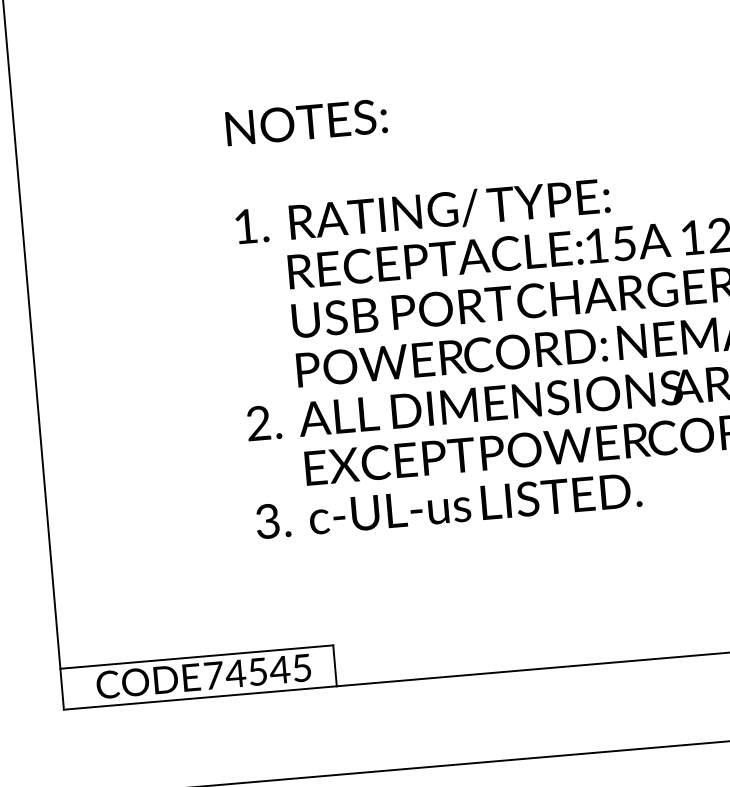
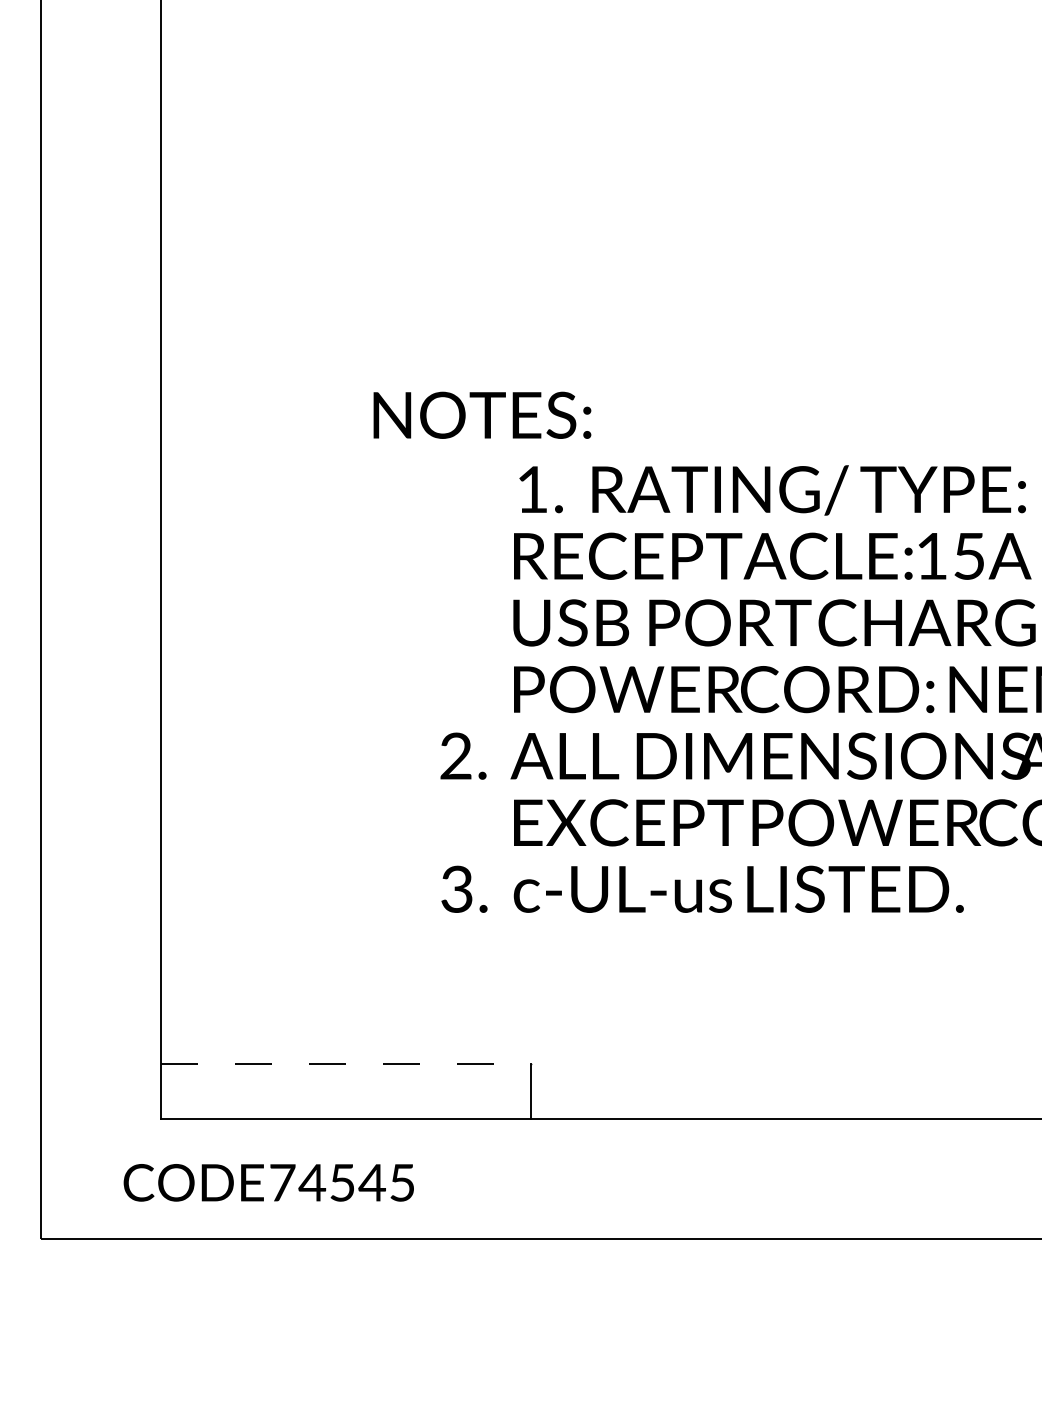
text: (306, 121) -> (482, 414), moved
text: (422, 212) -> (772, 490), moved
line: (197, 656) -> (346, 1063), solid -> dashed
text: (203, 676) -> (268, 1182), moved

